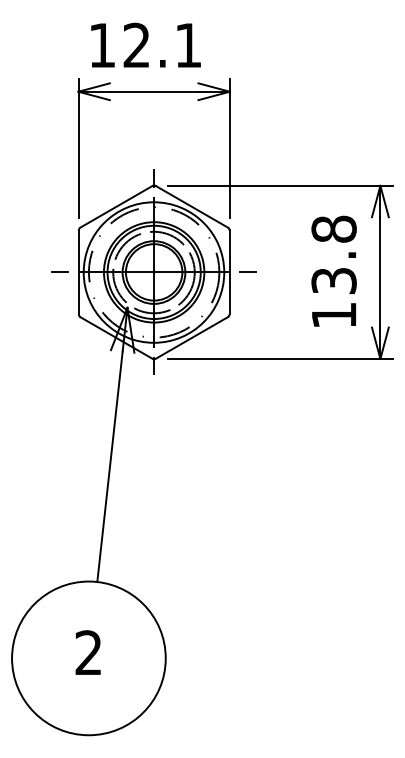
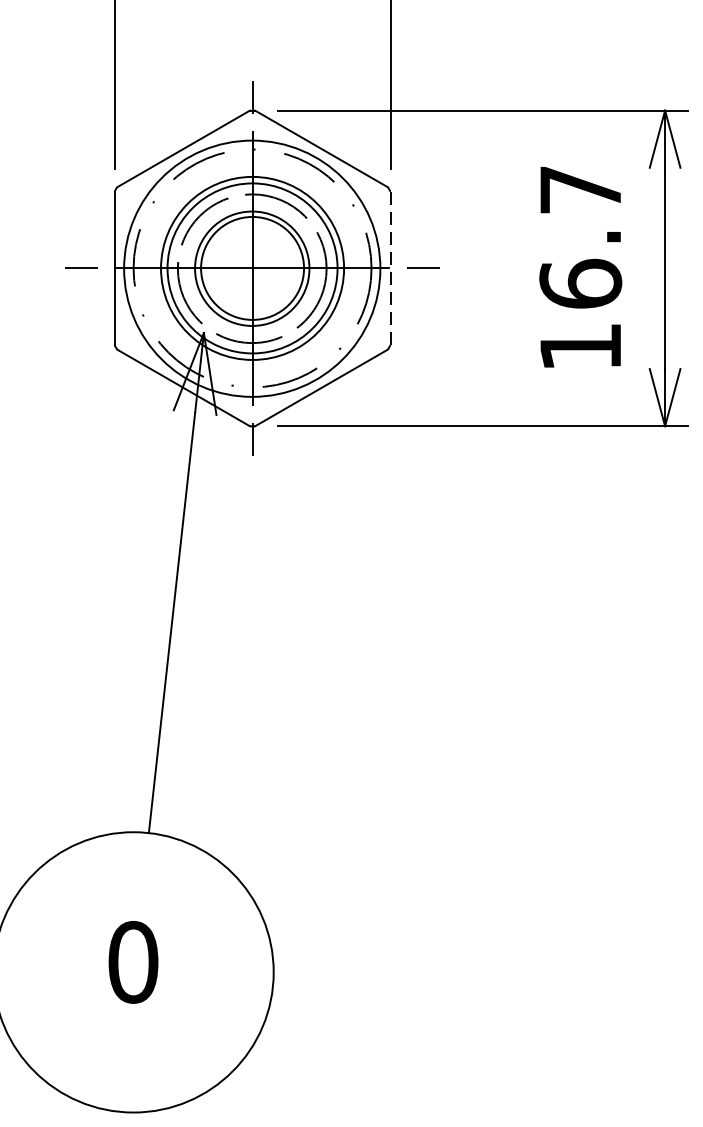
text: (333, 254) -> (579, 235), 13.8 -> 16.7
line: (229, 272) -> (389, 268), solid -> dashed
text: (88, 652) -> (132, 961), 2 -> 0

